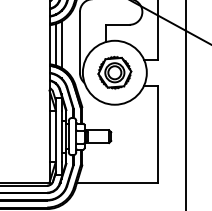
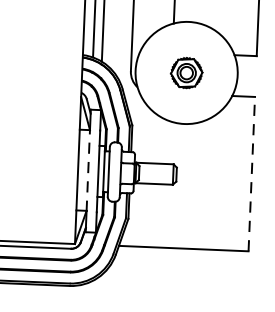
part: (114, 72) -> (186, 72), size x0.6
line: (158, 133) -> (252, 172), solid -> dashed
line: (55, 136) -> (87, 170), solid -> dashed

